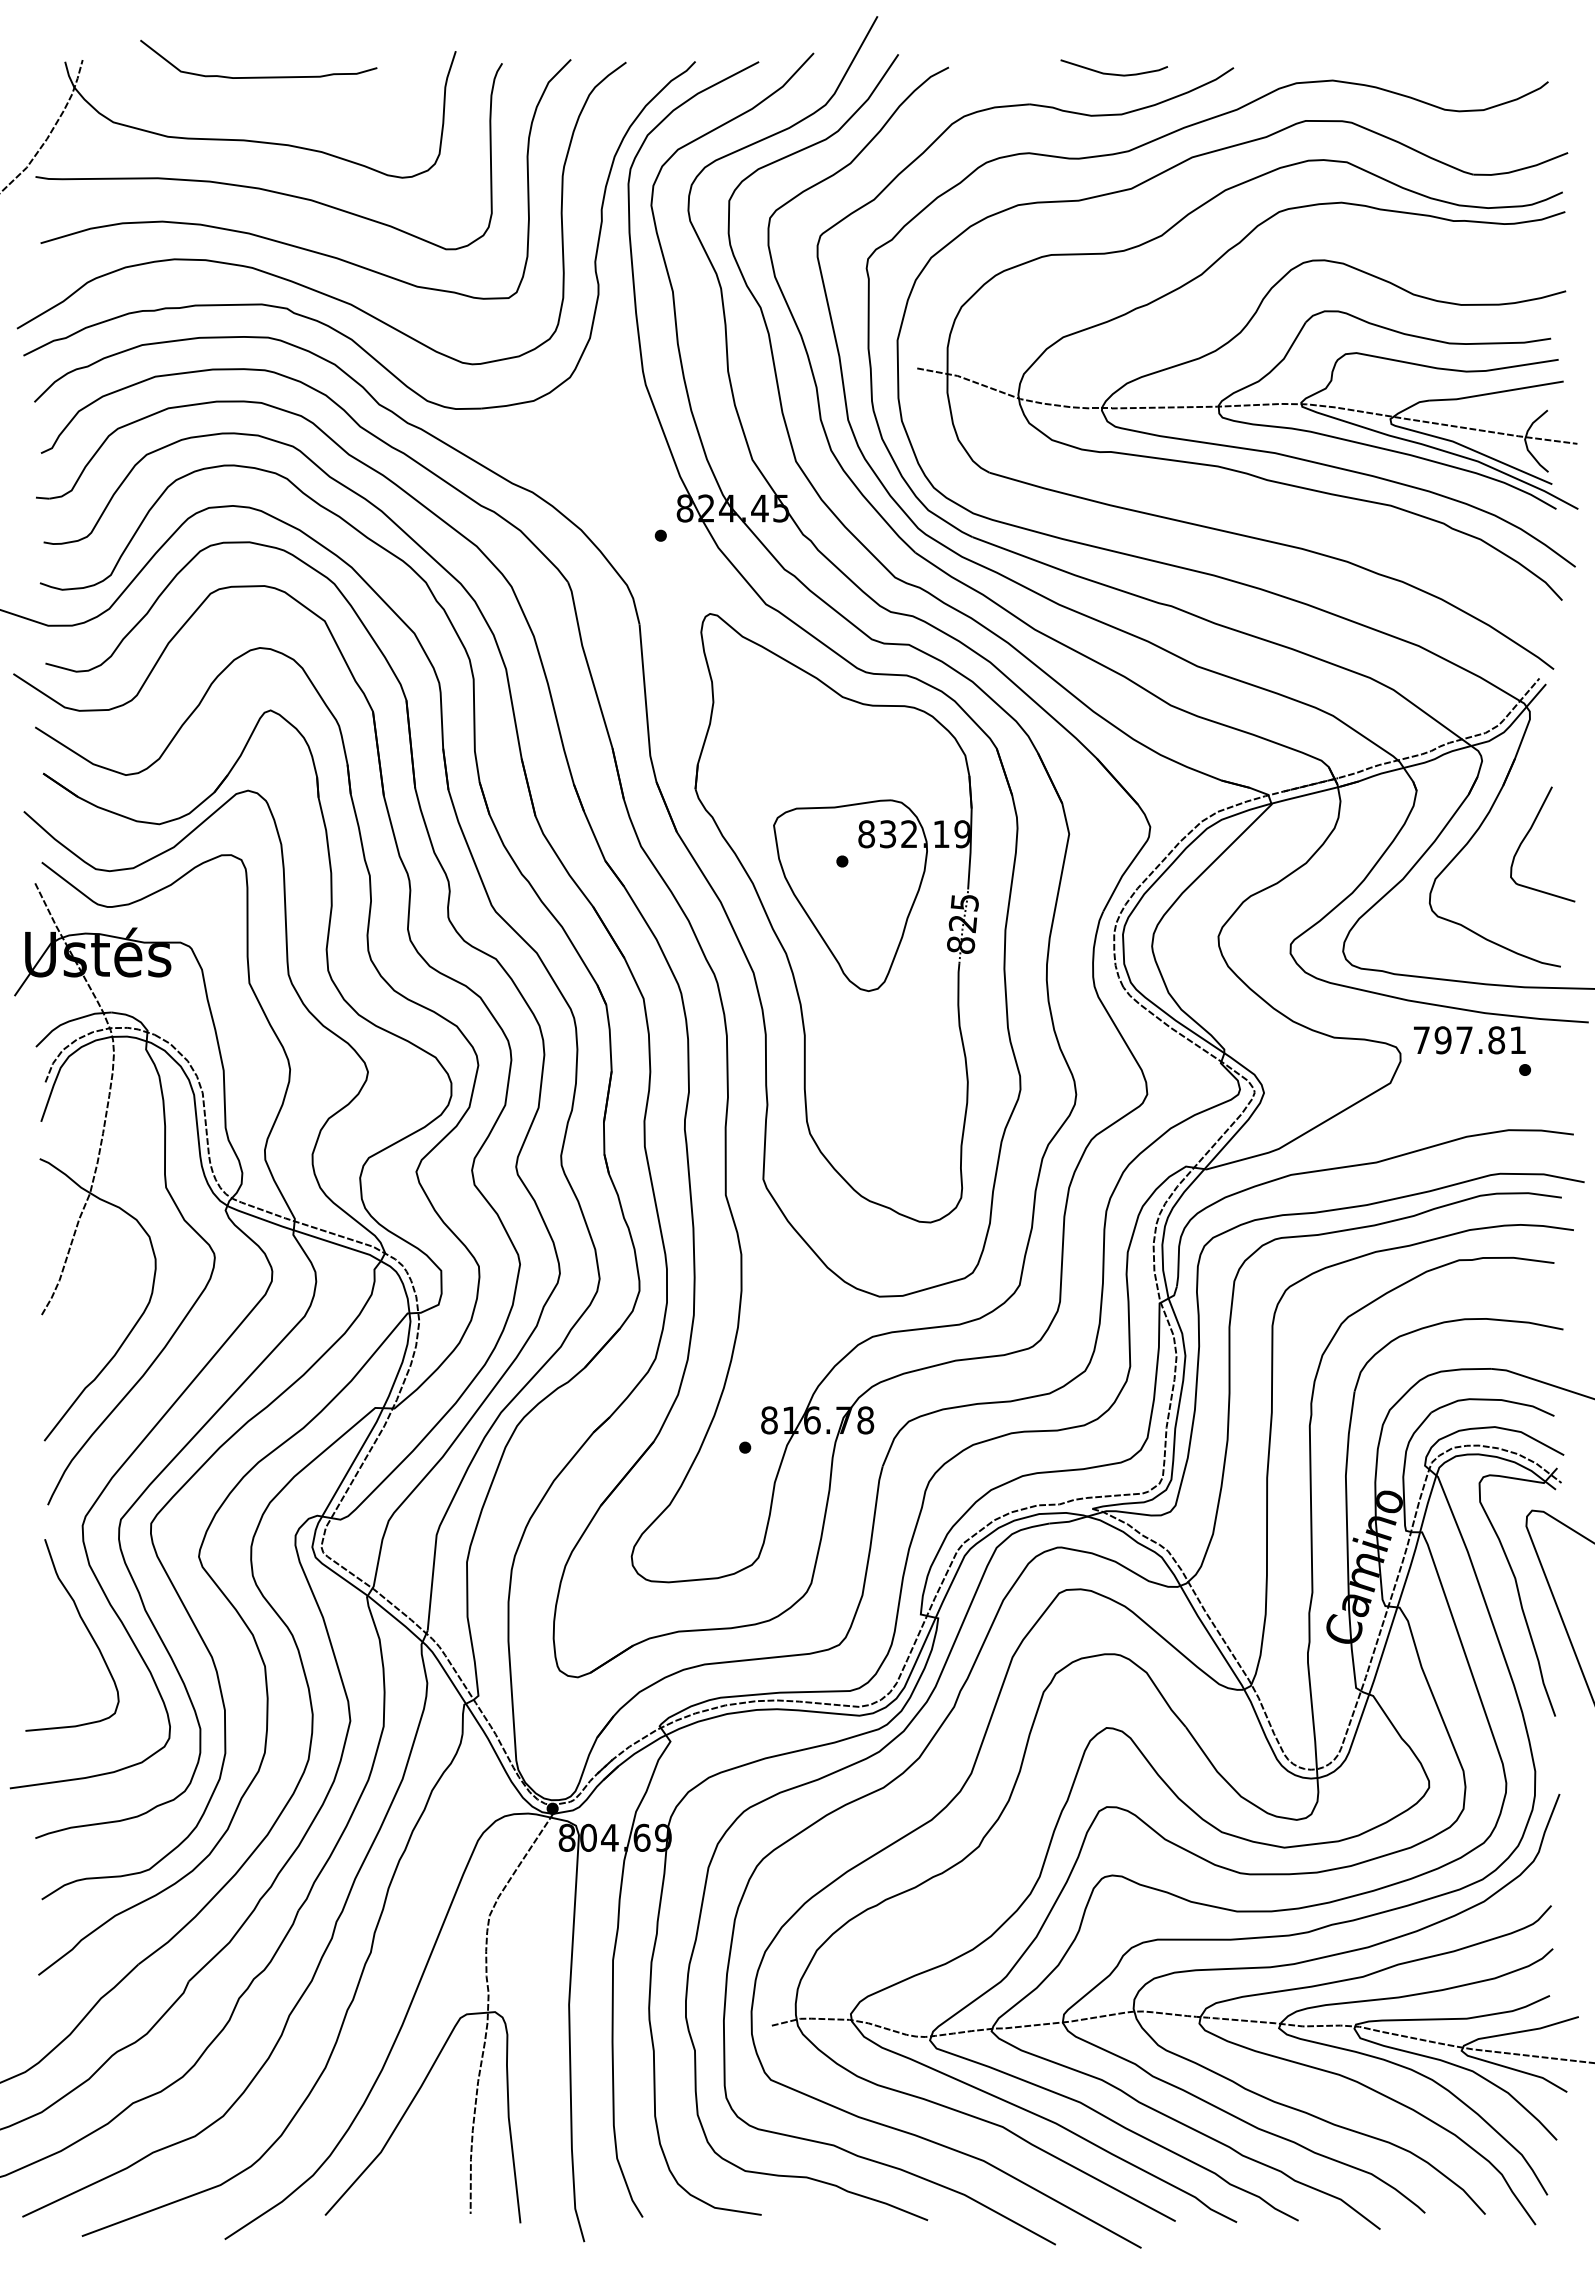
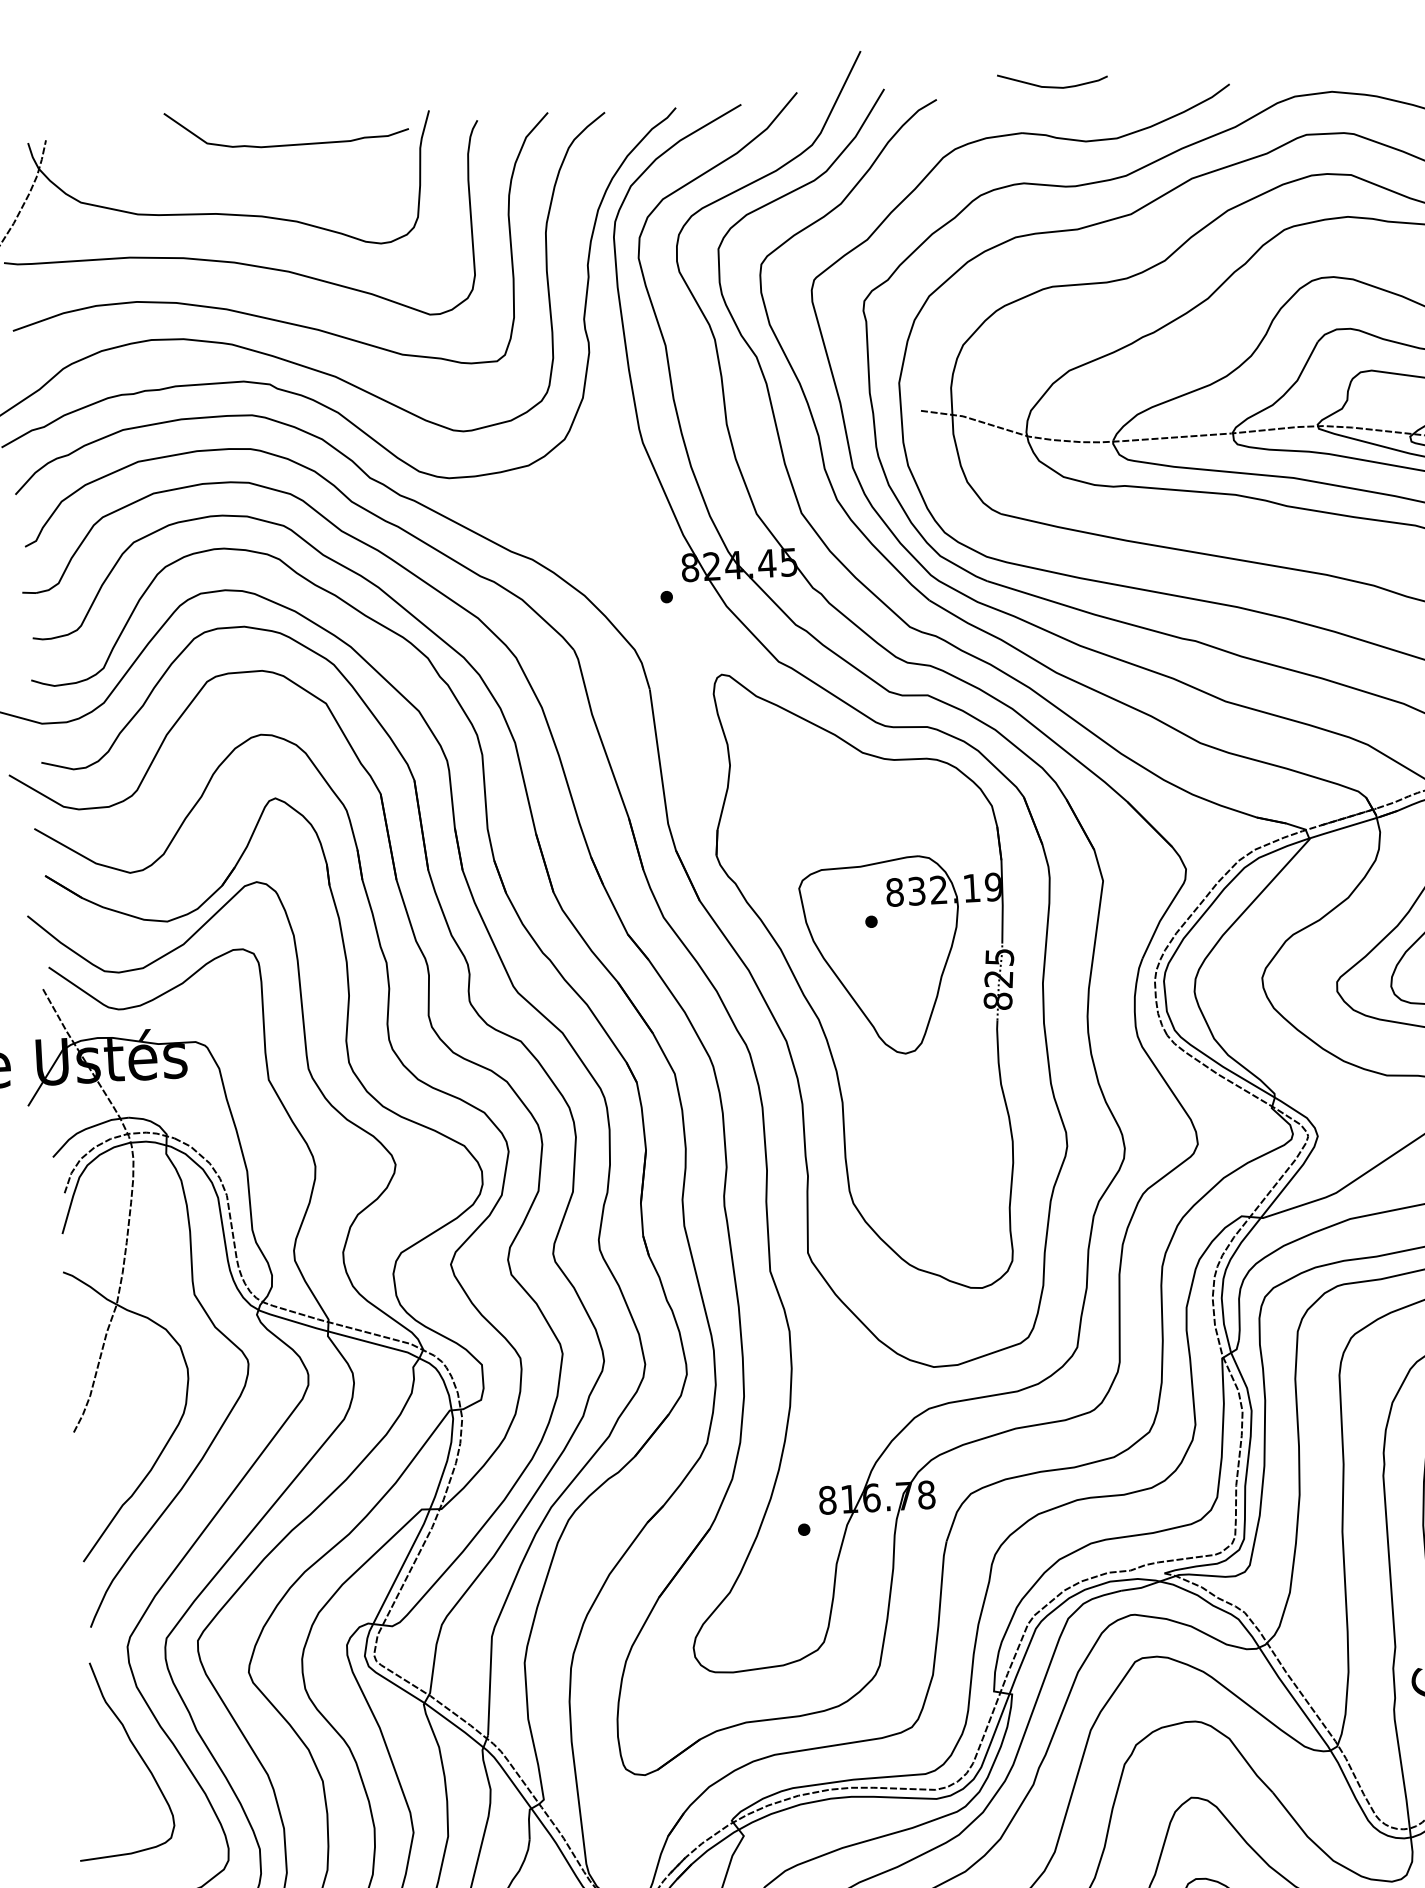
curve: (1114, 73) -> (1053, 86), moved
curve: (258, 76) -> (287, 144), moved

